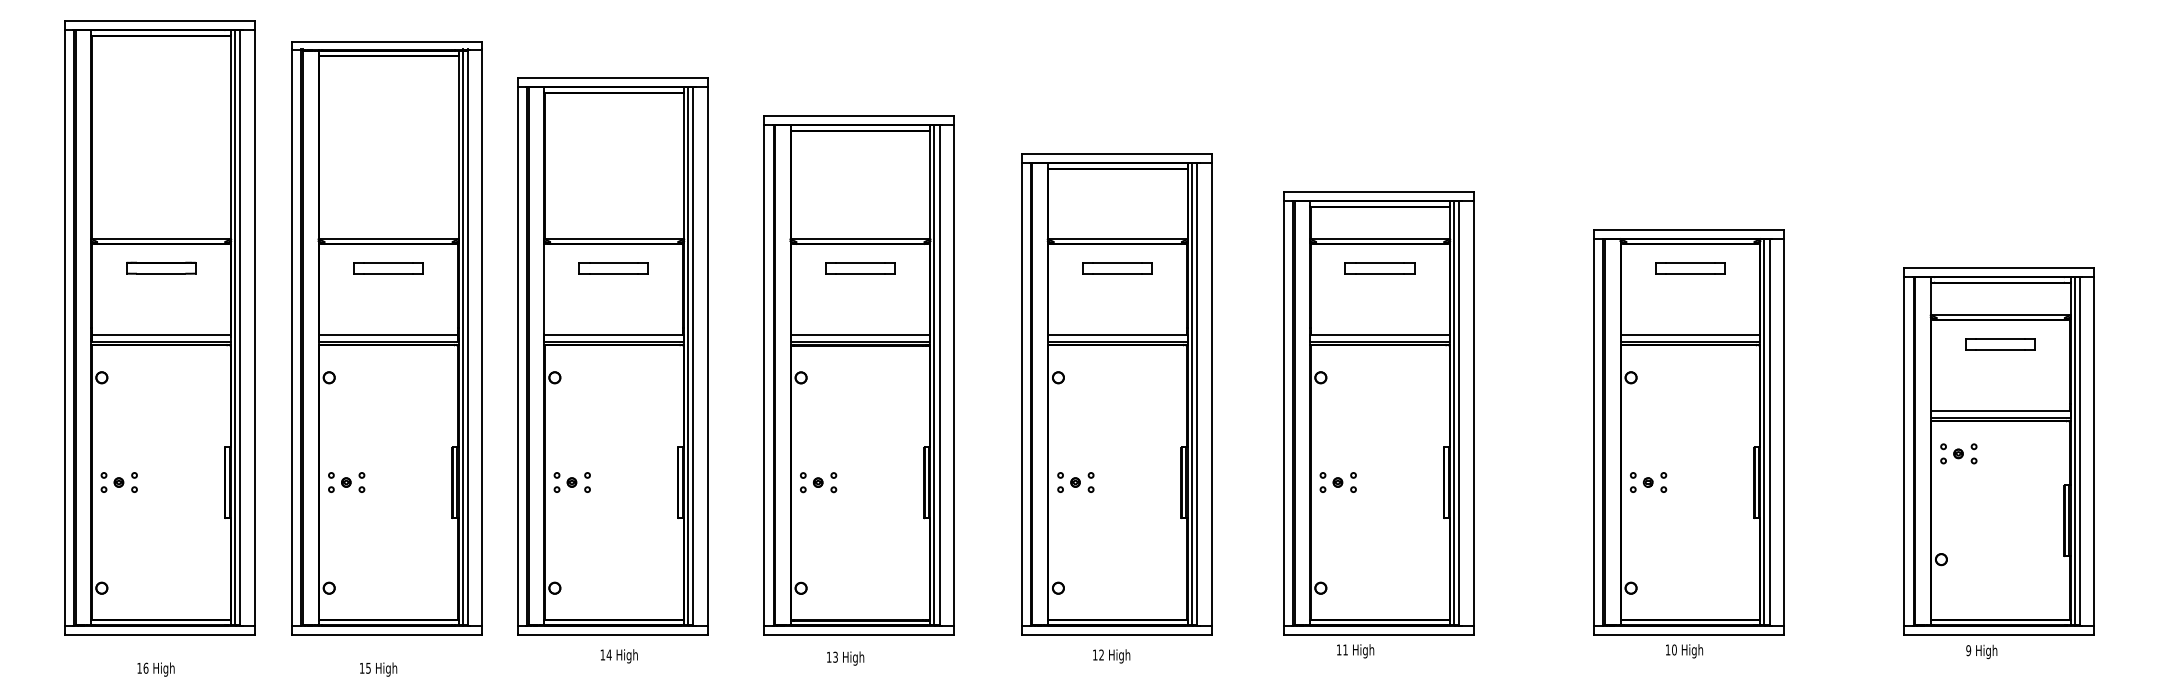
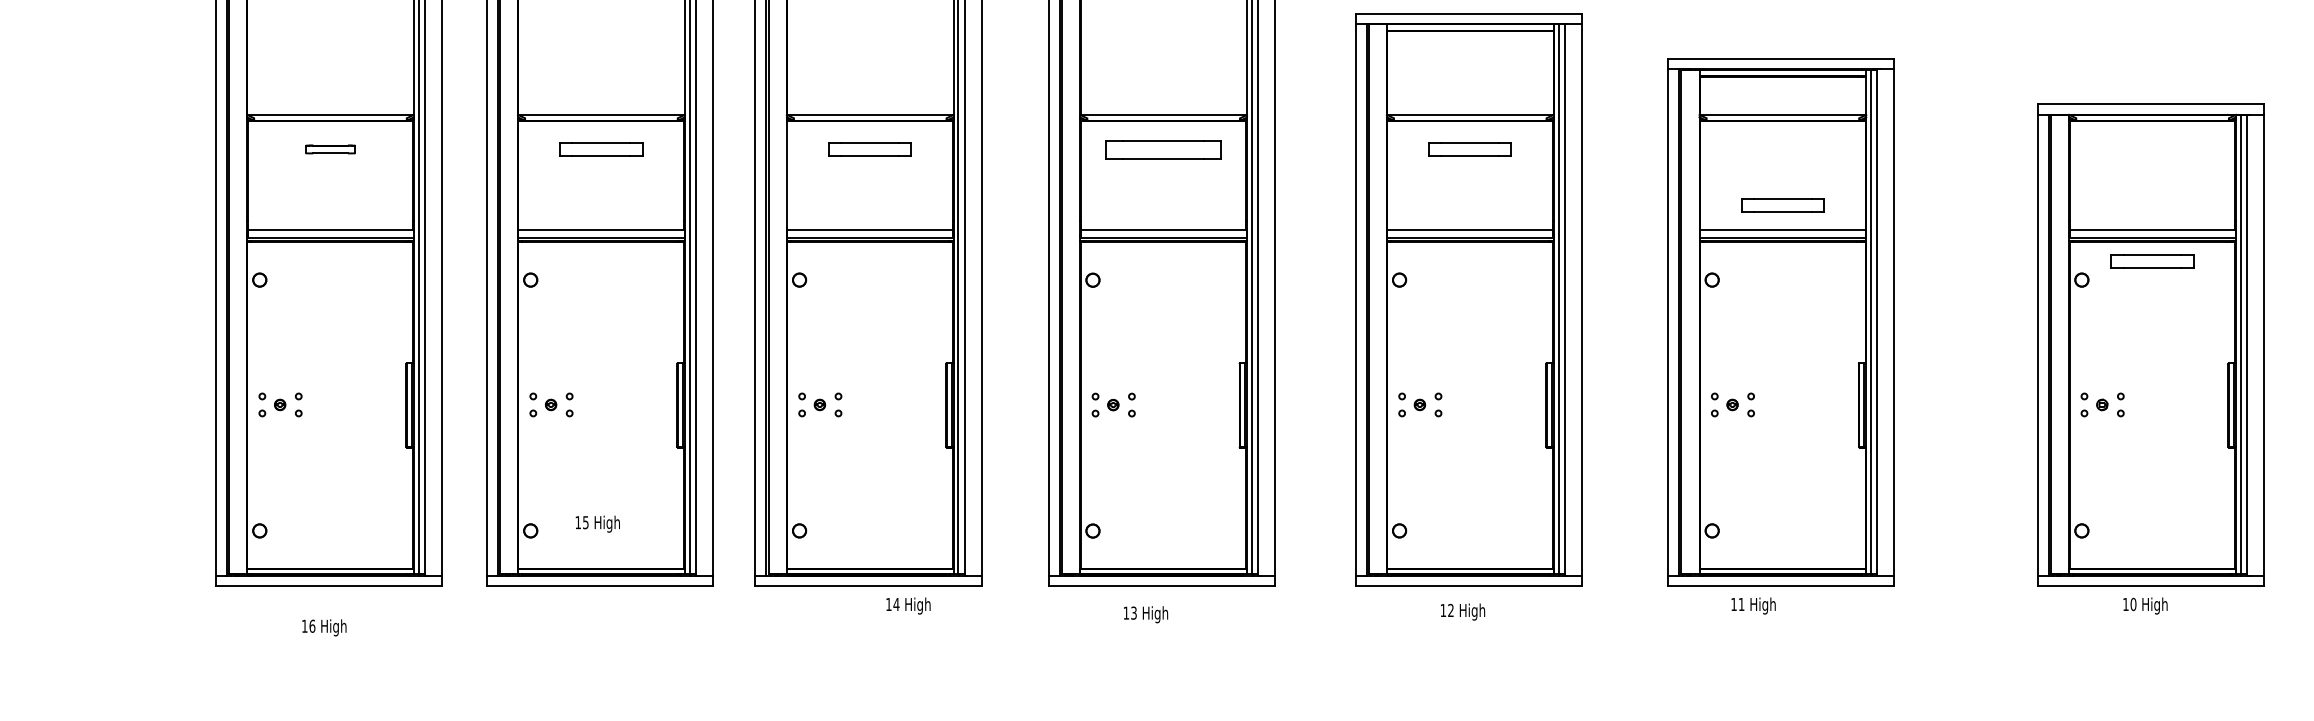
part: (161, 267) -> (330, 148), size x0.6
part: (860, 268) -> (1163, 149), size x1.4
part: (1379, 268) -> (1782, 205), moved
part: (1690, 268) -> (2152, 261), moved
text: (618, 656) -> (907, 606), moved
text: (378, 669) -> (597, 524), moved

